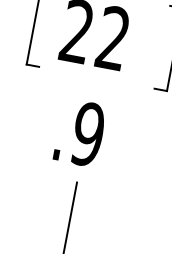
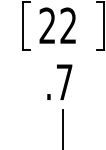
text: (87, 134) -> (64, 82), .9 -> .7

